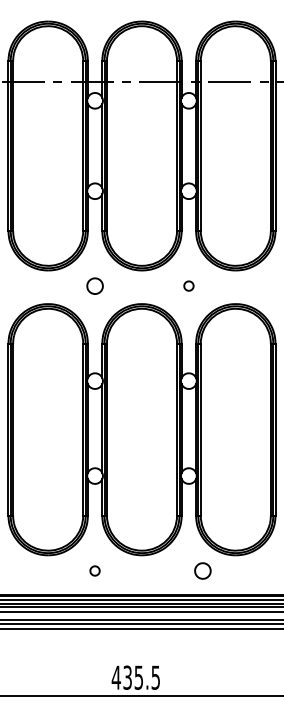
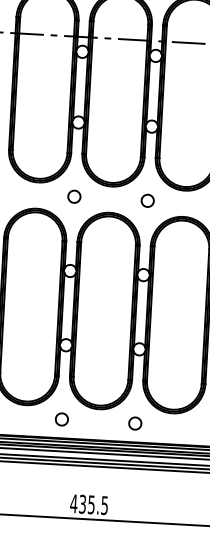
part: (188, 285) -> (147, 200), size x1.67
part: (94, 570) -> (61, 419), size x1.67
part: (202, 570) -> (134, 423), moved

